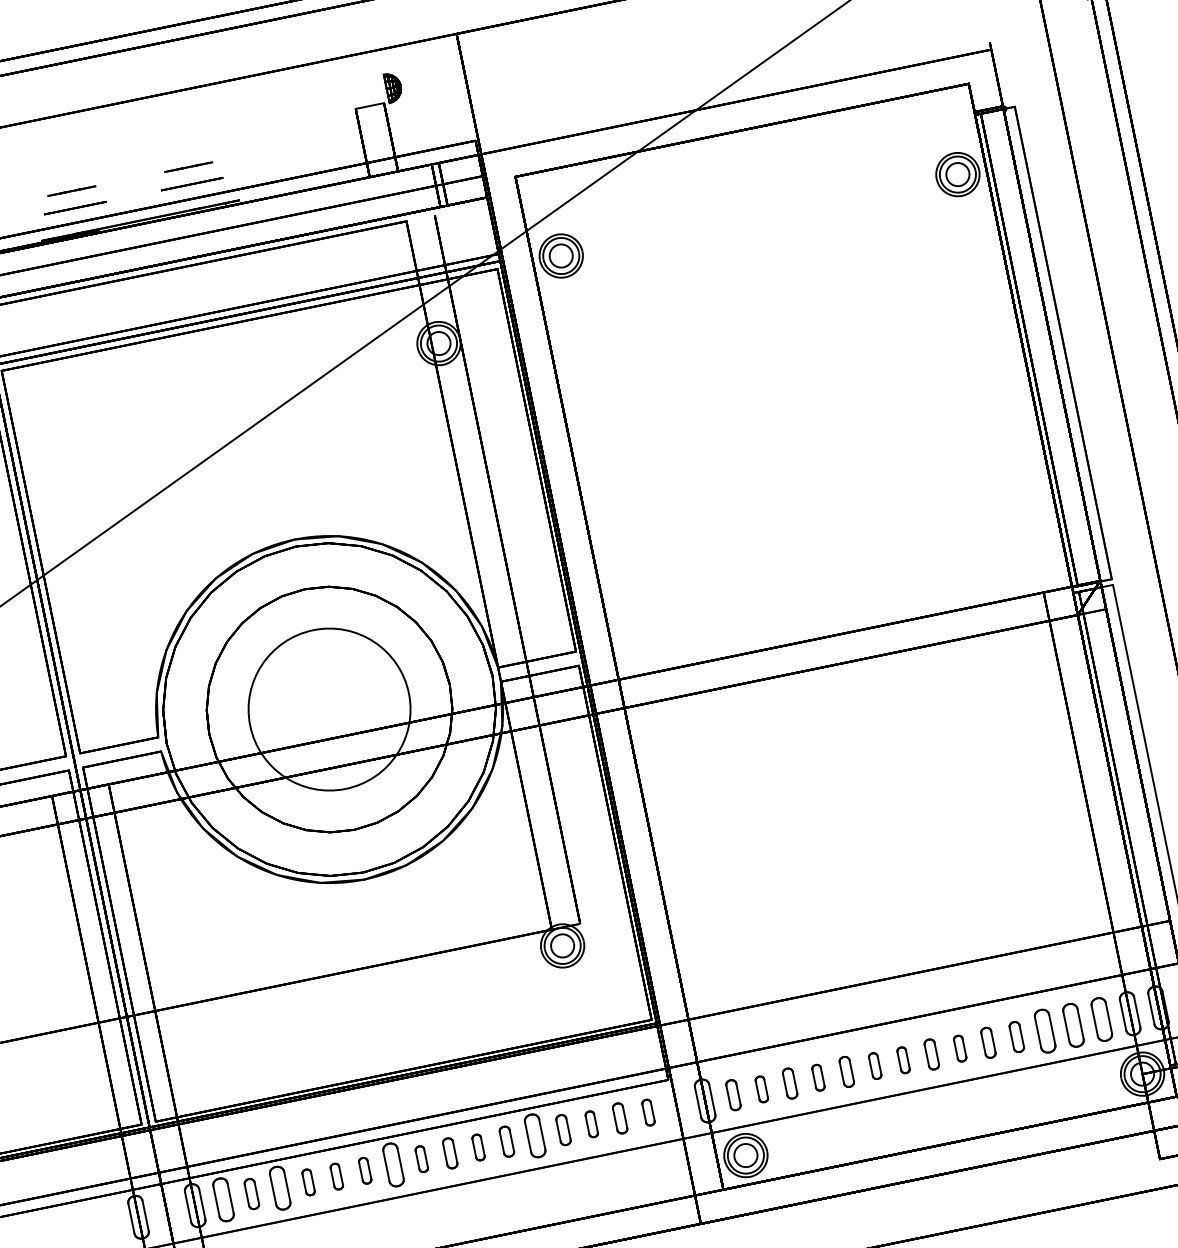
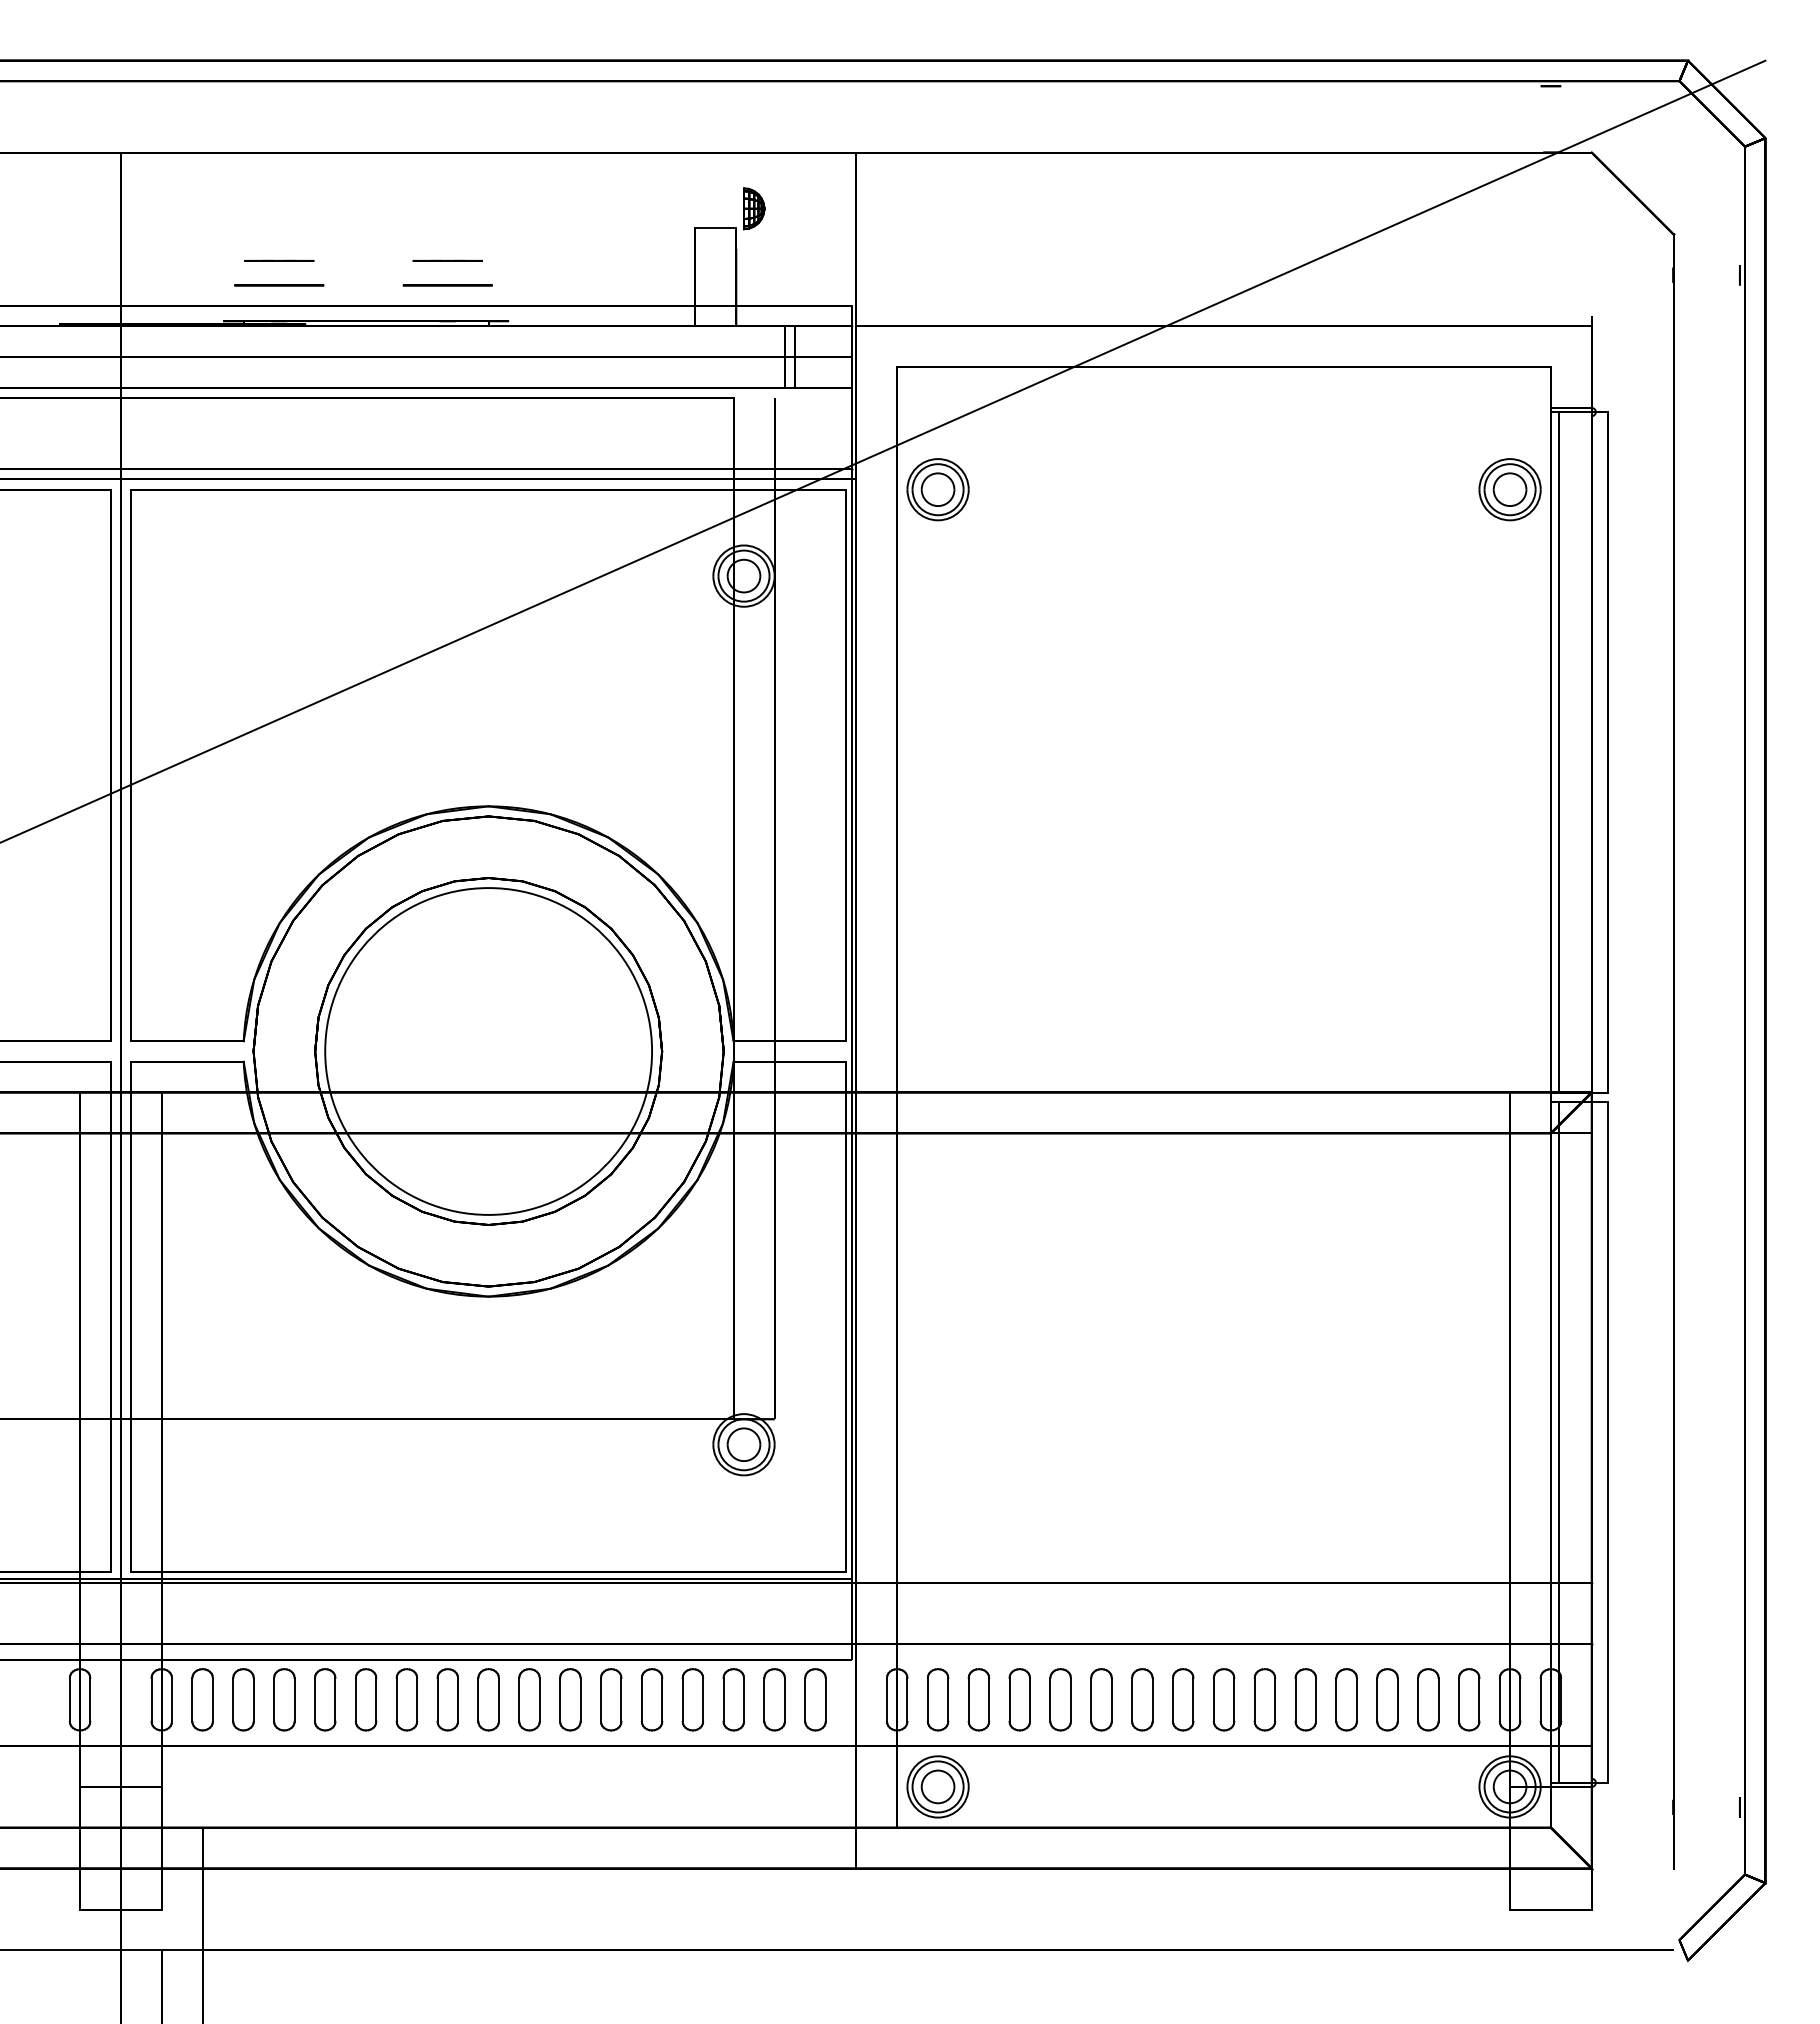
circle: (329, 709) -> (488, 1051), size x1.43
part: (1016, 1036) -> (1346, 1699), size x1.43
part: (988, 1042) -> (1305, 1699), size x1.43
part: (959, 1048) -> (1264, 1699), size x1.67
part: (931, 1054) -> (1223, 1699), size x1.43
part: (903, 1060) -> (1183, 1699), size x1.67
part: (875, 1065) -> (1142, 1699), size x1.67
part: (846, 1071) -> (1101, 1699), size x1.43
part: (818, 1077) -> (1060, 1699), size x1.67
part: (789, 1083) -> (1019, 1699), size x1.43
part: (761, 1089) -> (978, 1699), size x1.67
part: (733, 1095) -> (937, 1699), size x1.43
part: (648, 1112) -> (815, 1699), size x1.67
part: (620, 1118) -> (774, 1699), size x1.43
part: (591, 1124) -> (733, 1699), size x1.67
part: (563, 1129) -> (692, 1699), size x1.43
part: (507, 1141) -> (611, 1699), size x1.43
part: (478, 1147) -> (570, 1699), size x1.67
part: (450, 1153) -> (529, 1699), size x1.43
part: (421, 1158) -> (488, 1699), size x1.67
part: (364, 1170) -> (406, 1699), size x1.67
part: (336, 1176) -> (365, 1699), size x1.67
part: (308, 1182) -> (325, 1699), size x1.67
part: (251, 1193) -> (243, 1699), size x1.43

